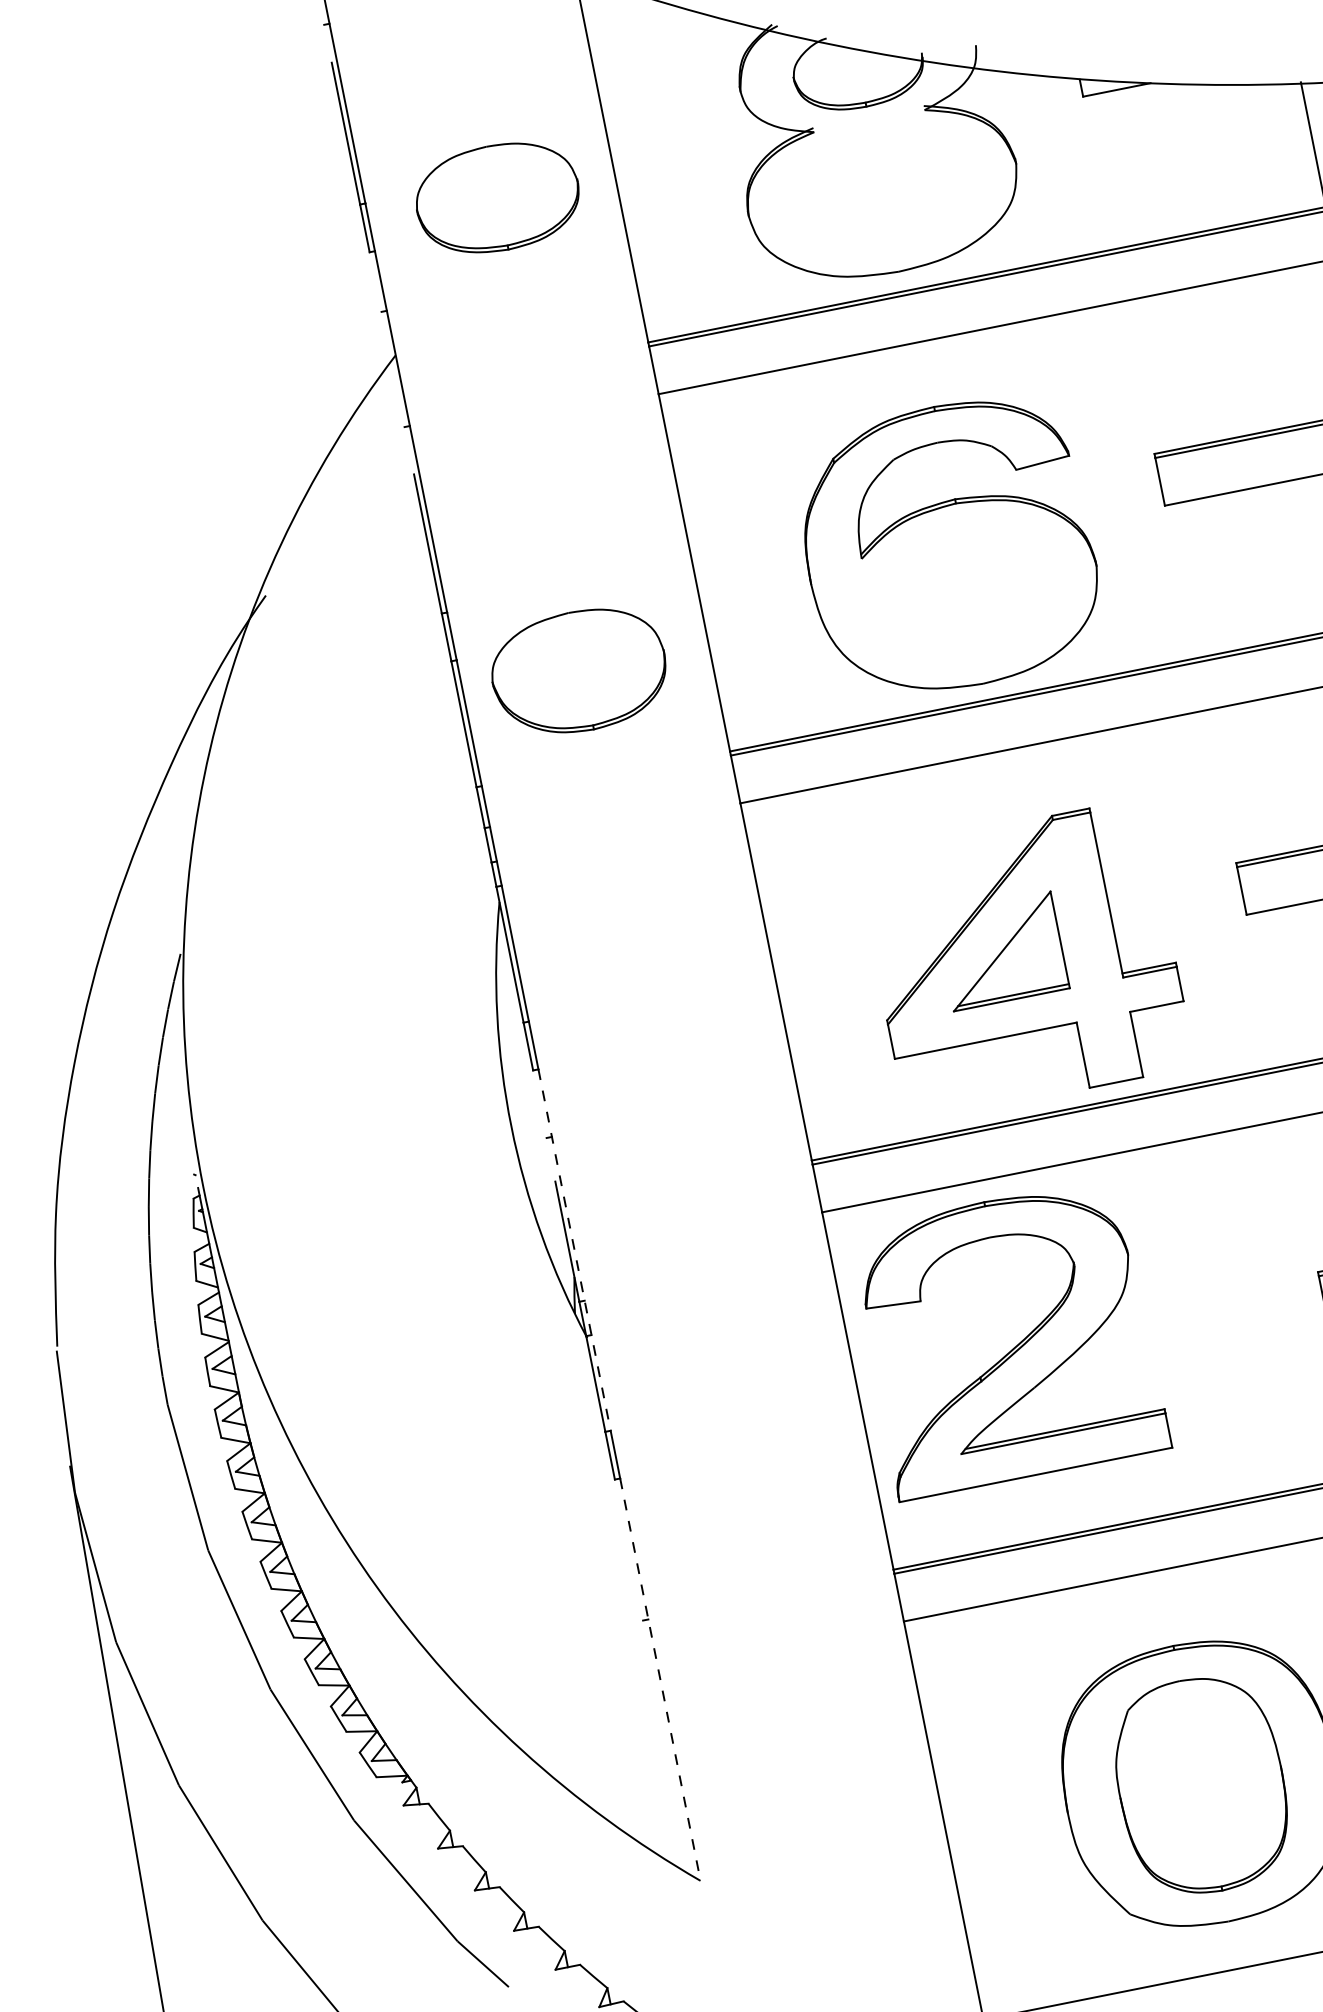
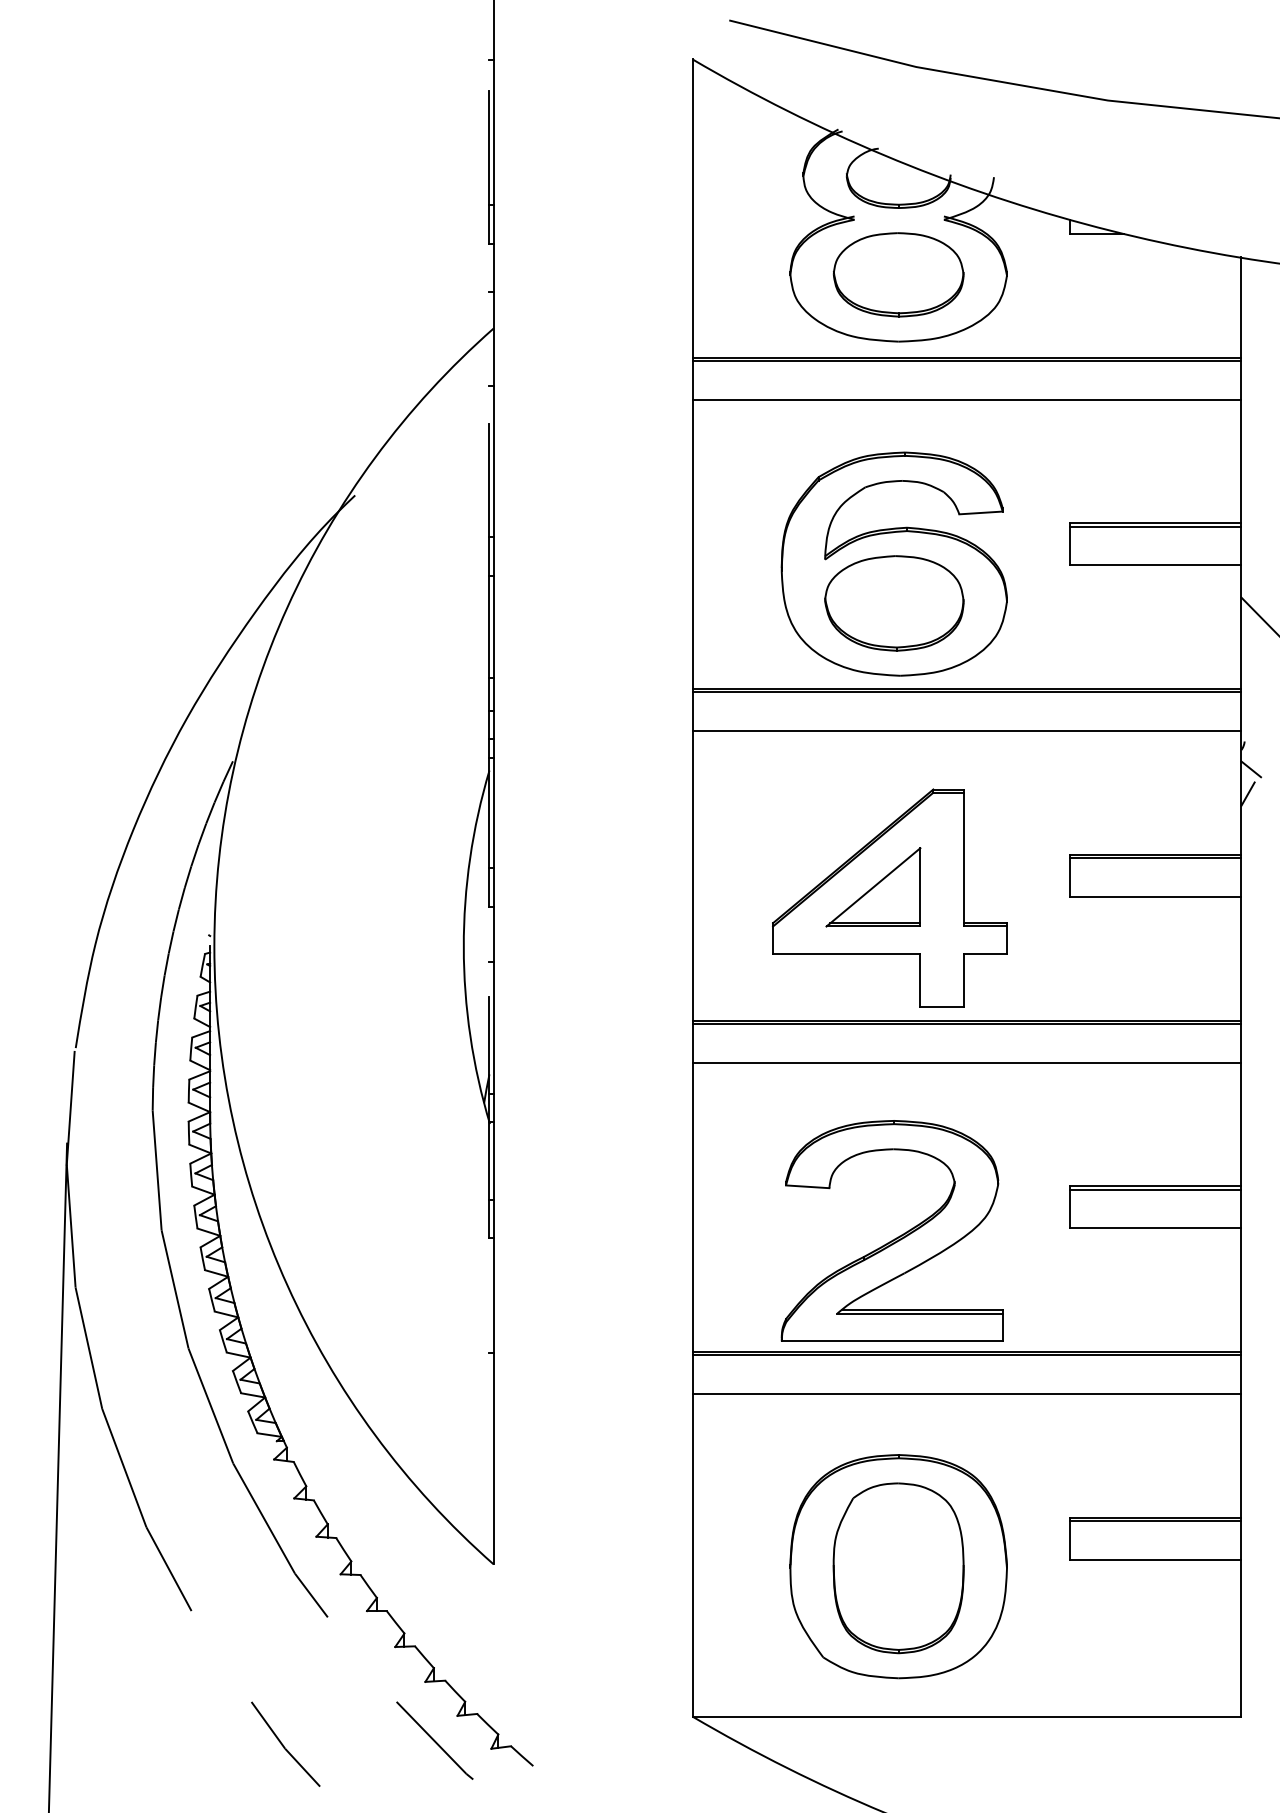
part: (497, 197) -> (898, 274), moved
part: (579, 671) -> (894, 603), moved
line: (574, 1250) -> (493, 1053), dashed -> solid
part: (1013, 1347) -> (894, 1238), moved
line: (660, 1679) -> (493, 1401), dashed -> solid

